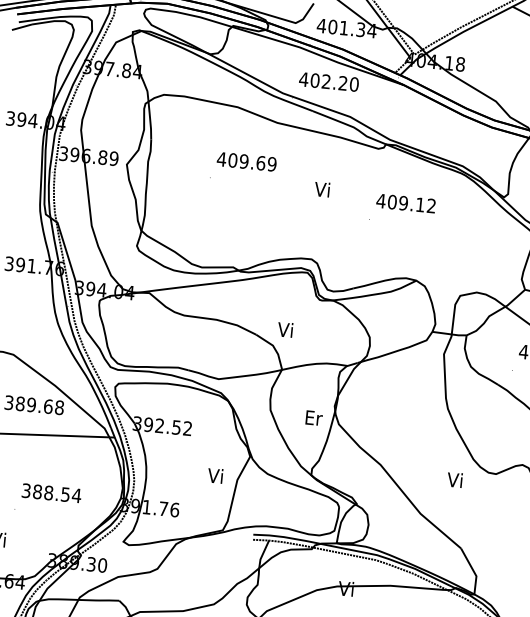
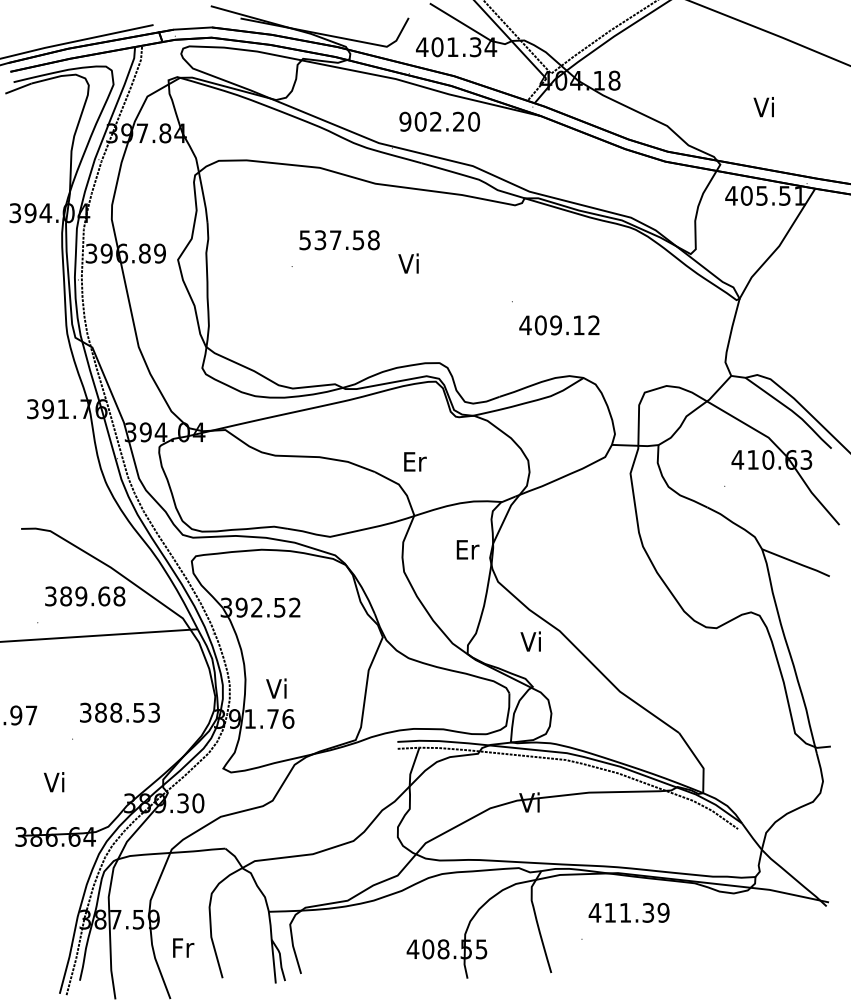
text: (304, 79) -> (405, 121), 402.20 -> 902.20
text: (246, 161) -> (338, 240), 409.69 -> 537.58
text: (322, 189) -> (408, 263), moved
text: (406, 203) -> (559, 325), moved
text: (286, 329) -> (414, 461), Vi -> Er
text: (313, 417) -> (467, 549), moved
text: (215, 475) -> (276, 688), moved
text: (454, 479) -> (530, 641), moved
text: (76, 495) -> (153, 712), 388.54 -> 388.53

